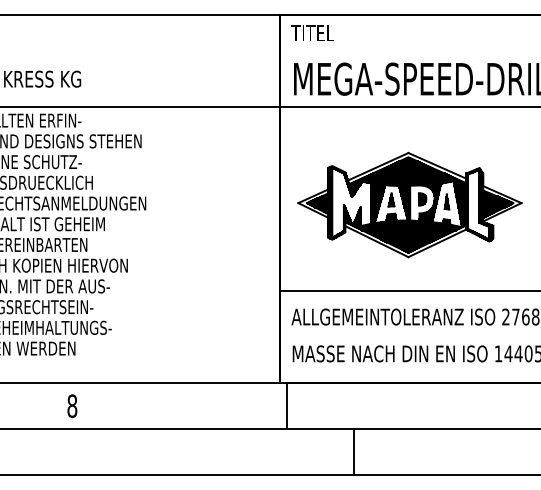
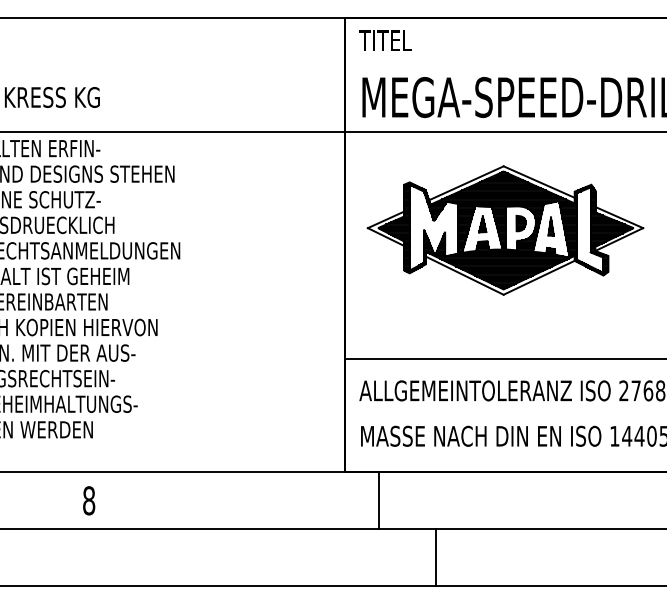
part: (409, 204) -> (504, 229), moved
line: (286, 406) -> (379, 501), moved

